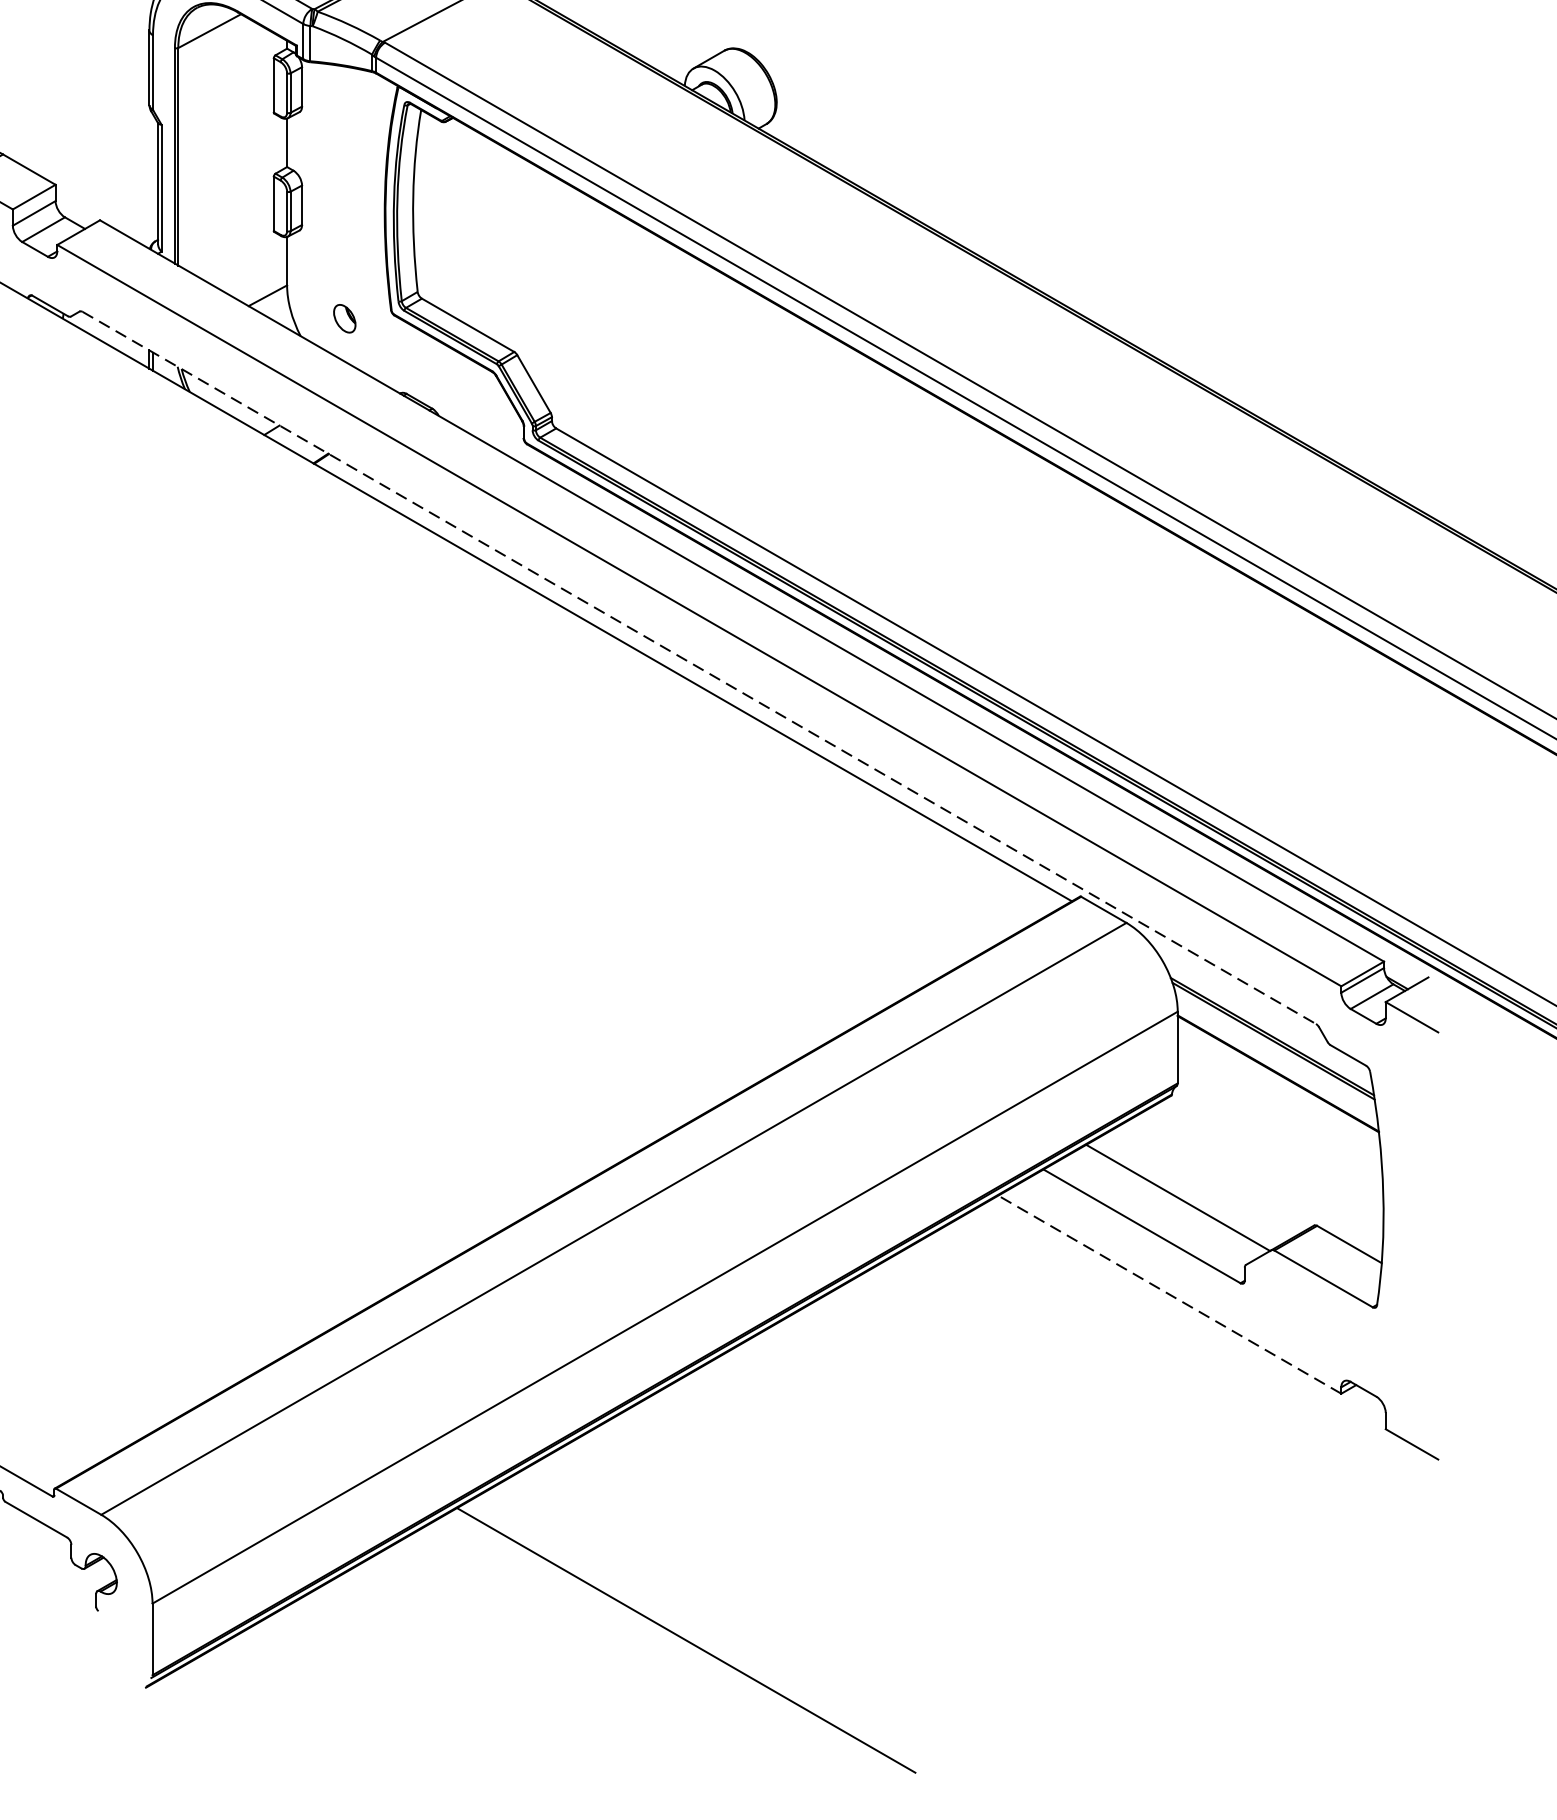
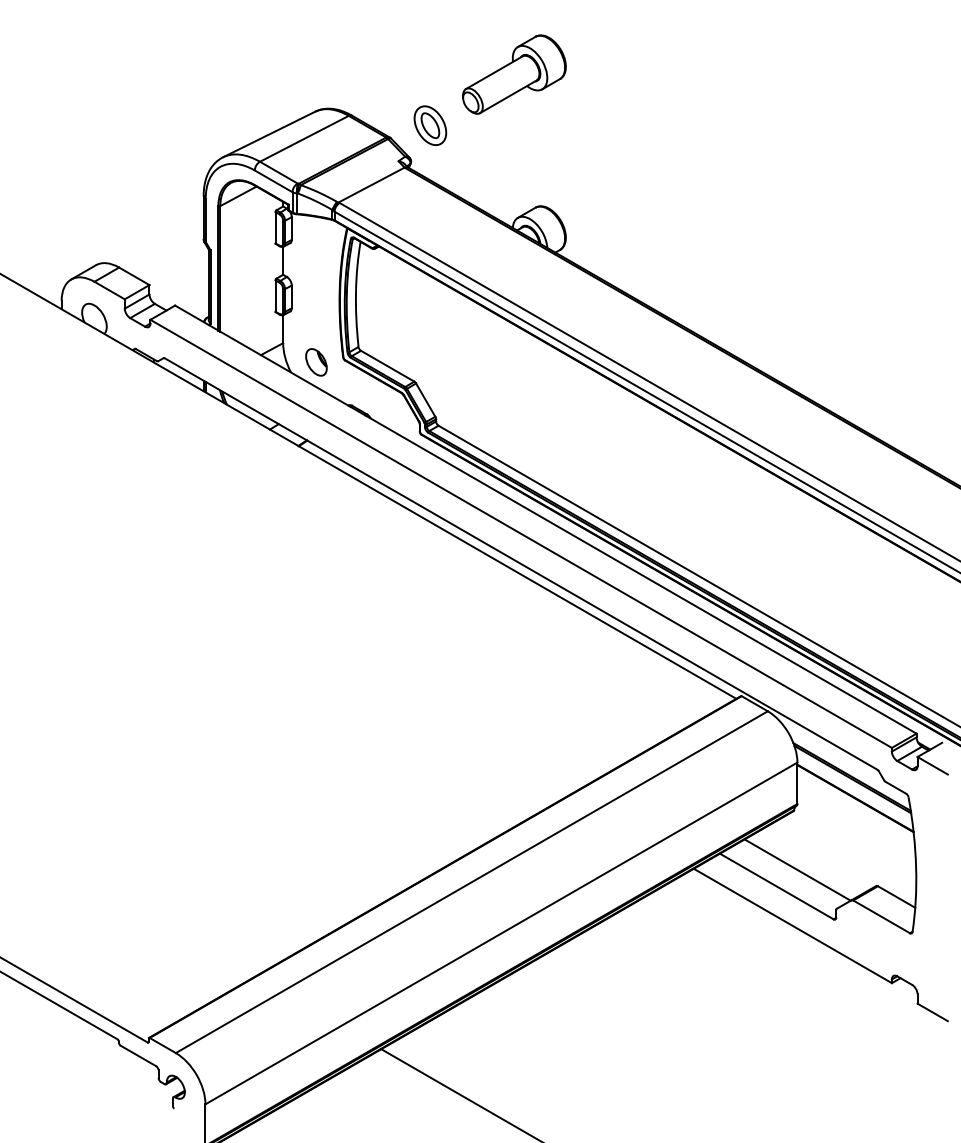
part: (344, 318) -> (316, 362), size x1.67
line: (699, 668) -> (521, 564), dashed -> solid
line: (1169, 1293) -> (792, 925), dashed -> solid

